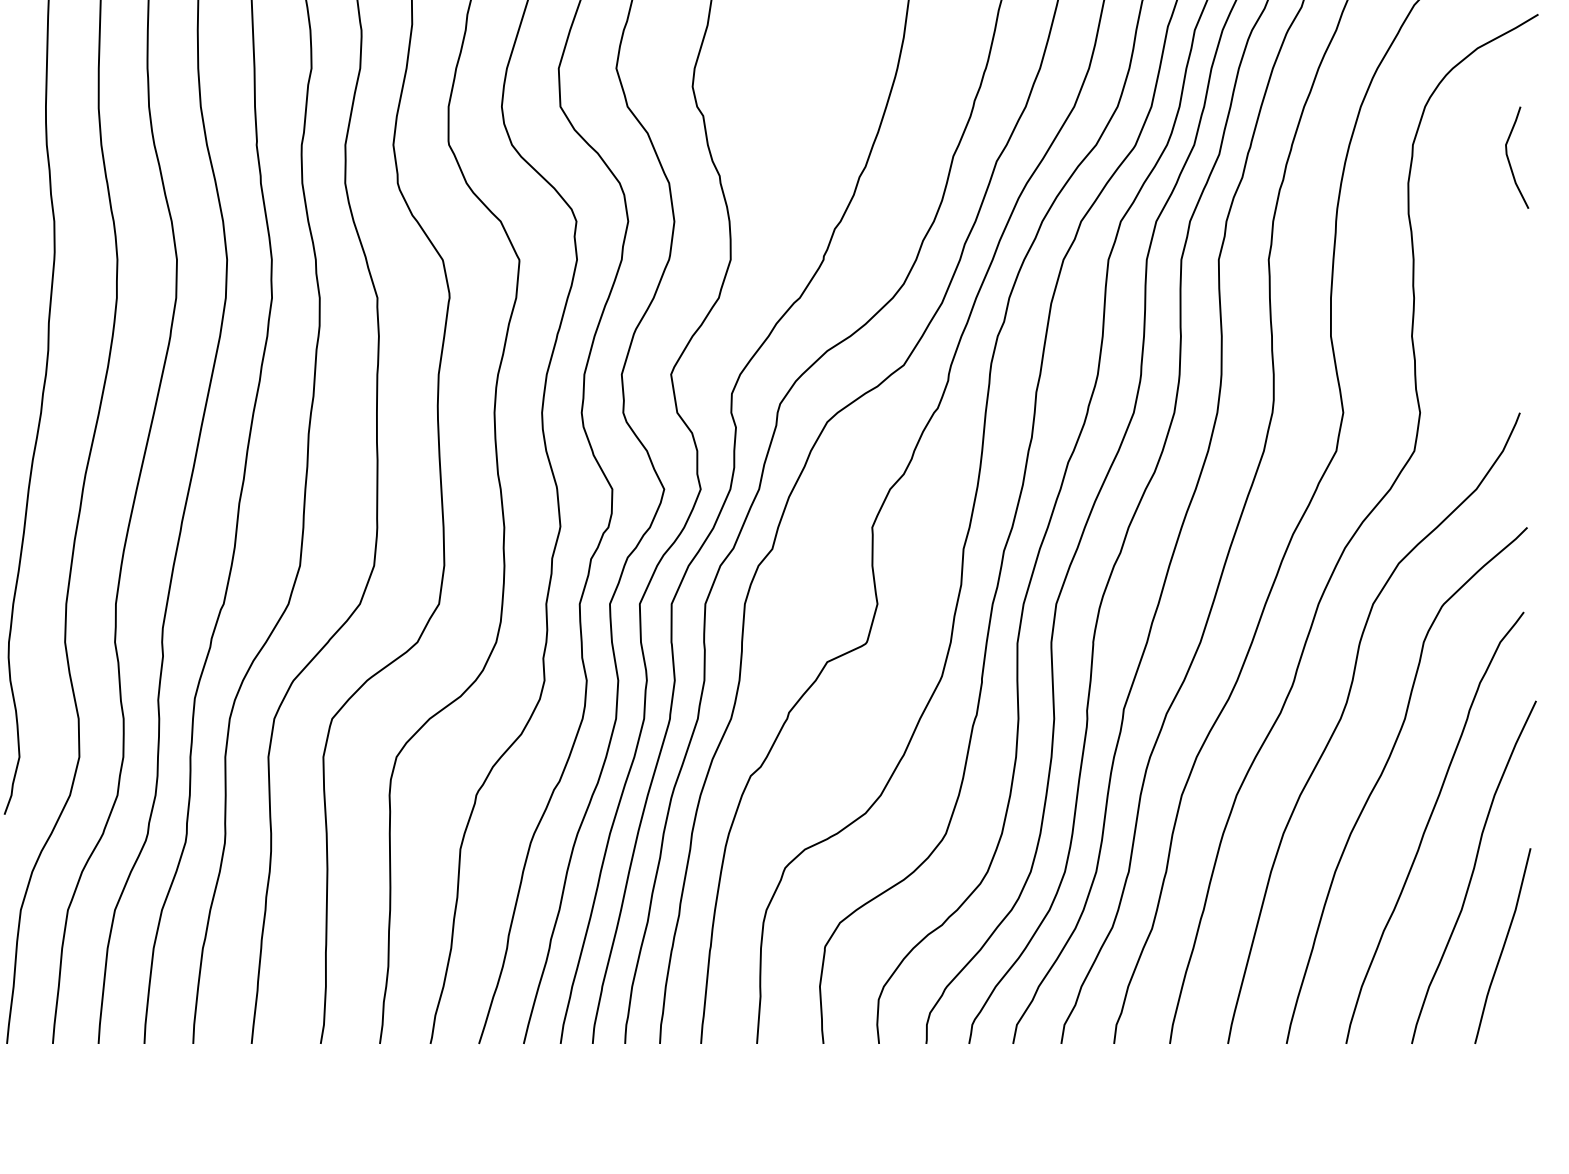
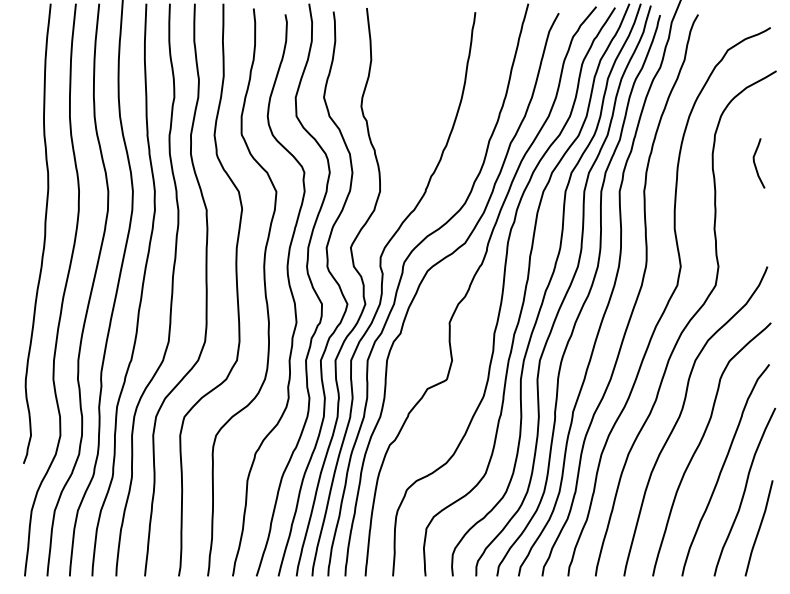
curve: (1511, 161) -> (756, 165), moved

